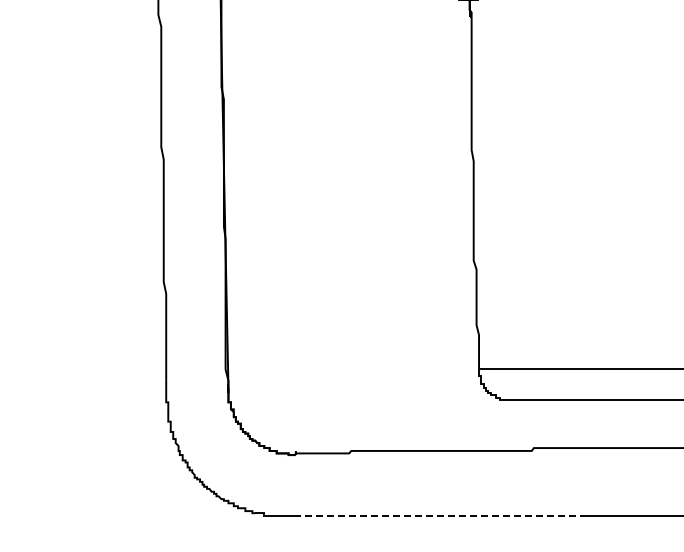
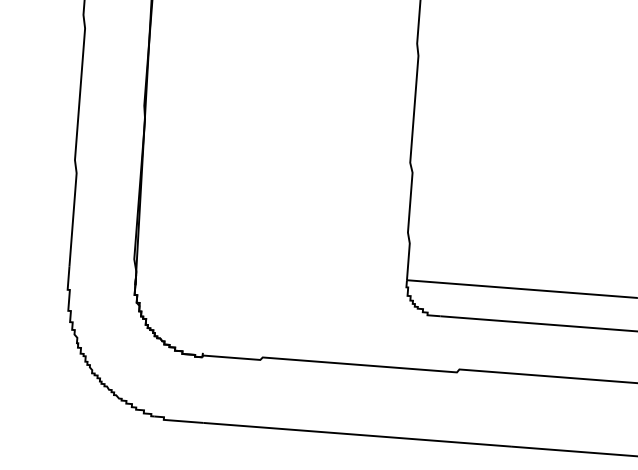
line: (444, 515) -> (357, 434), dashed -> solid

